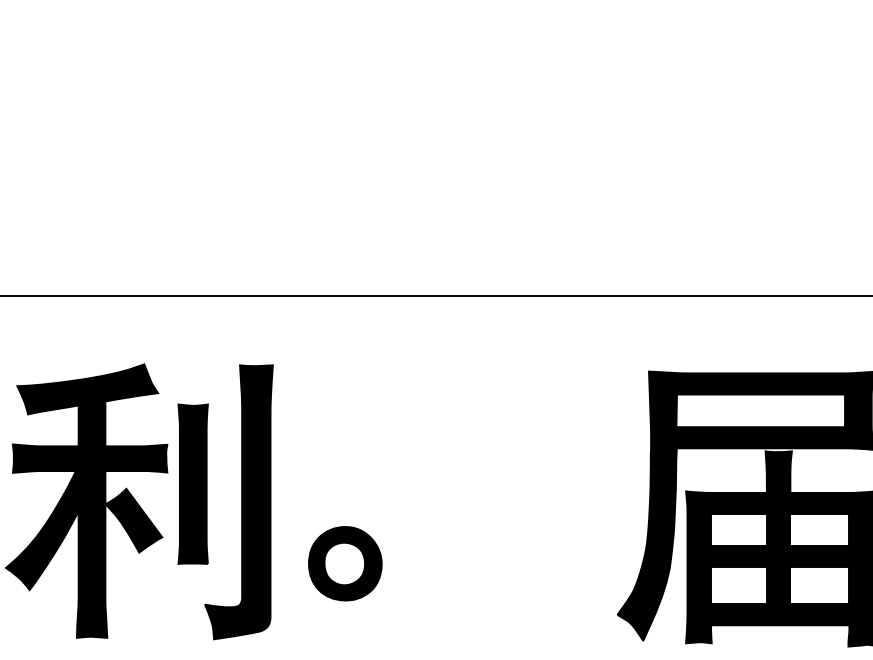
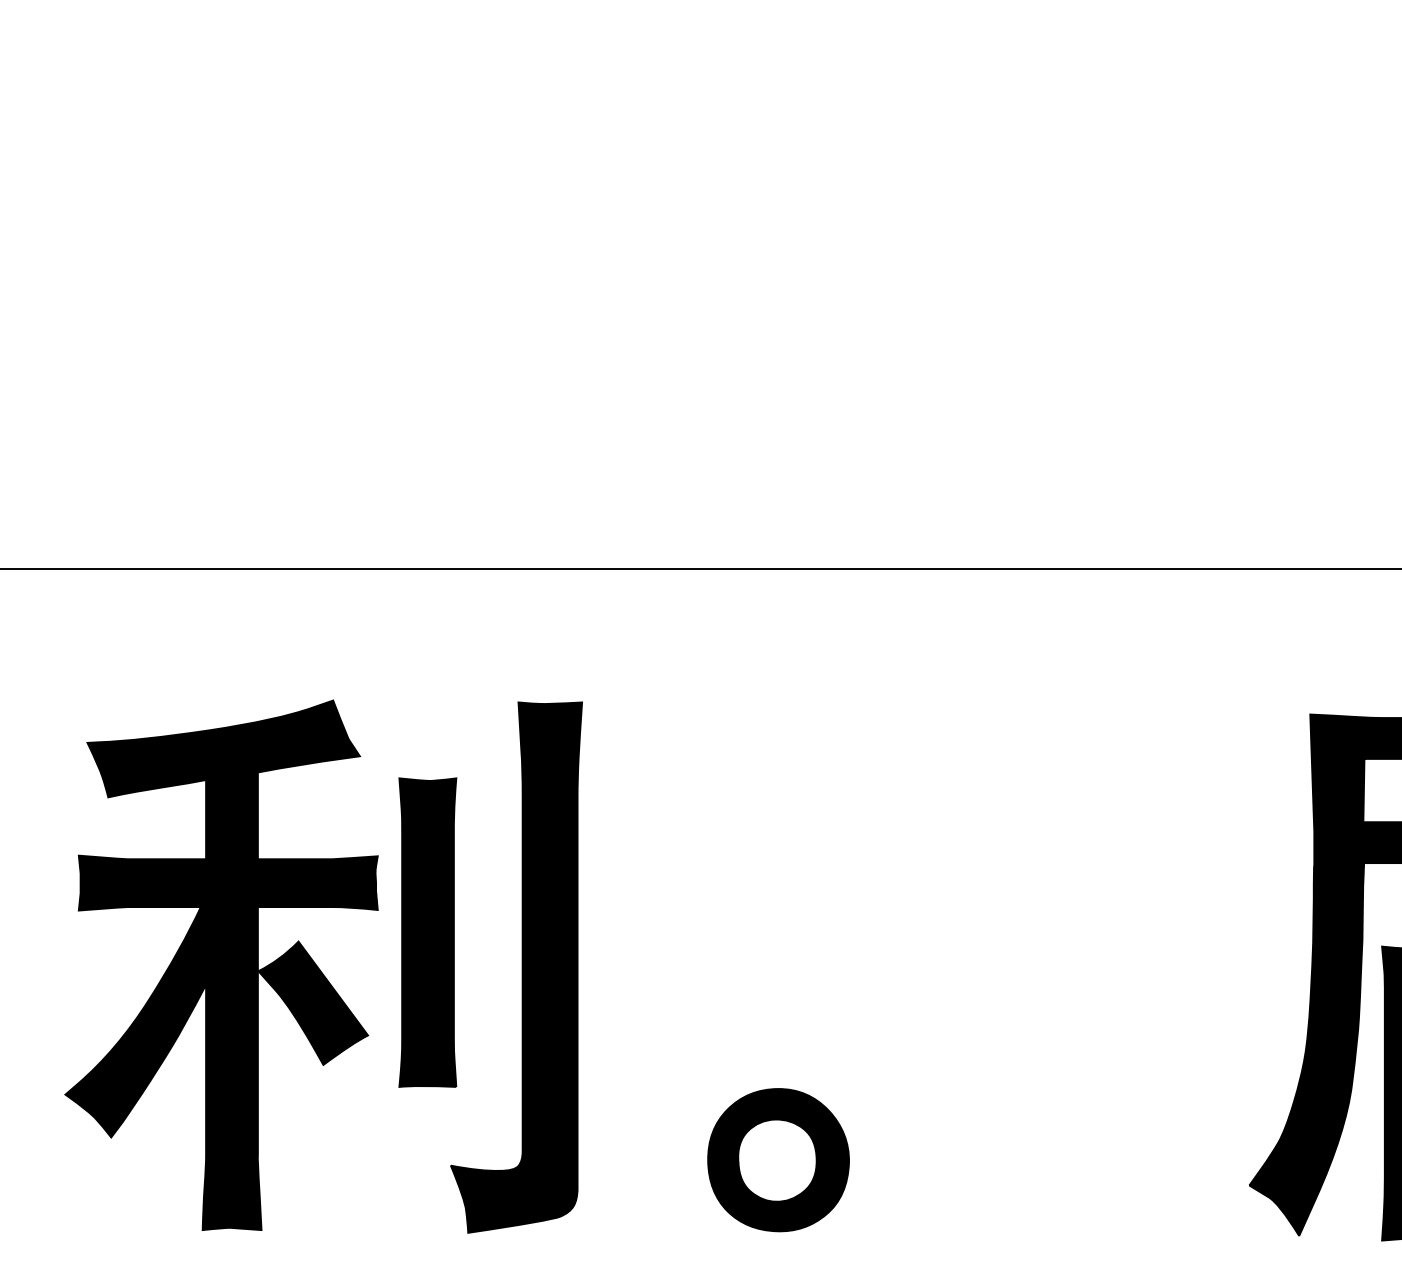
part: (345, 563) -> (778, 1159), moved

